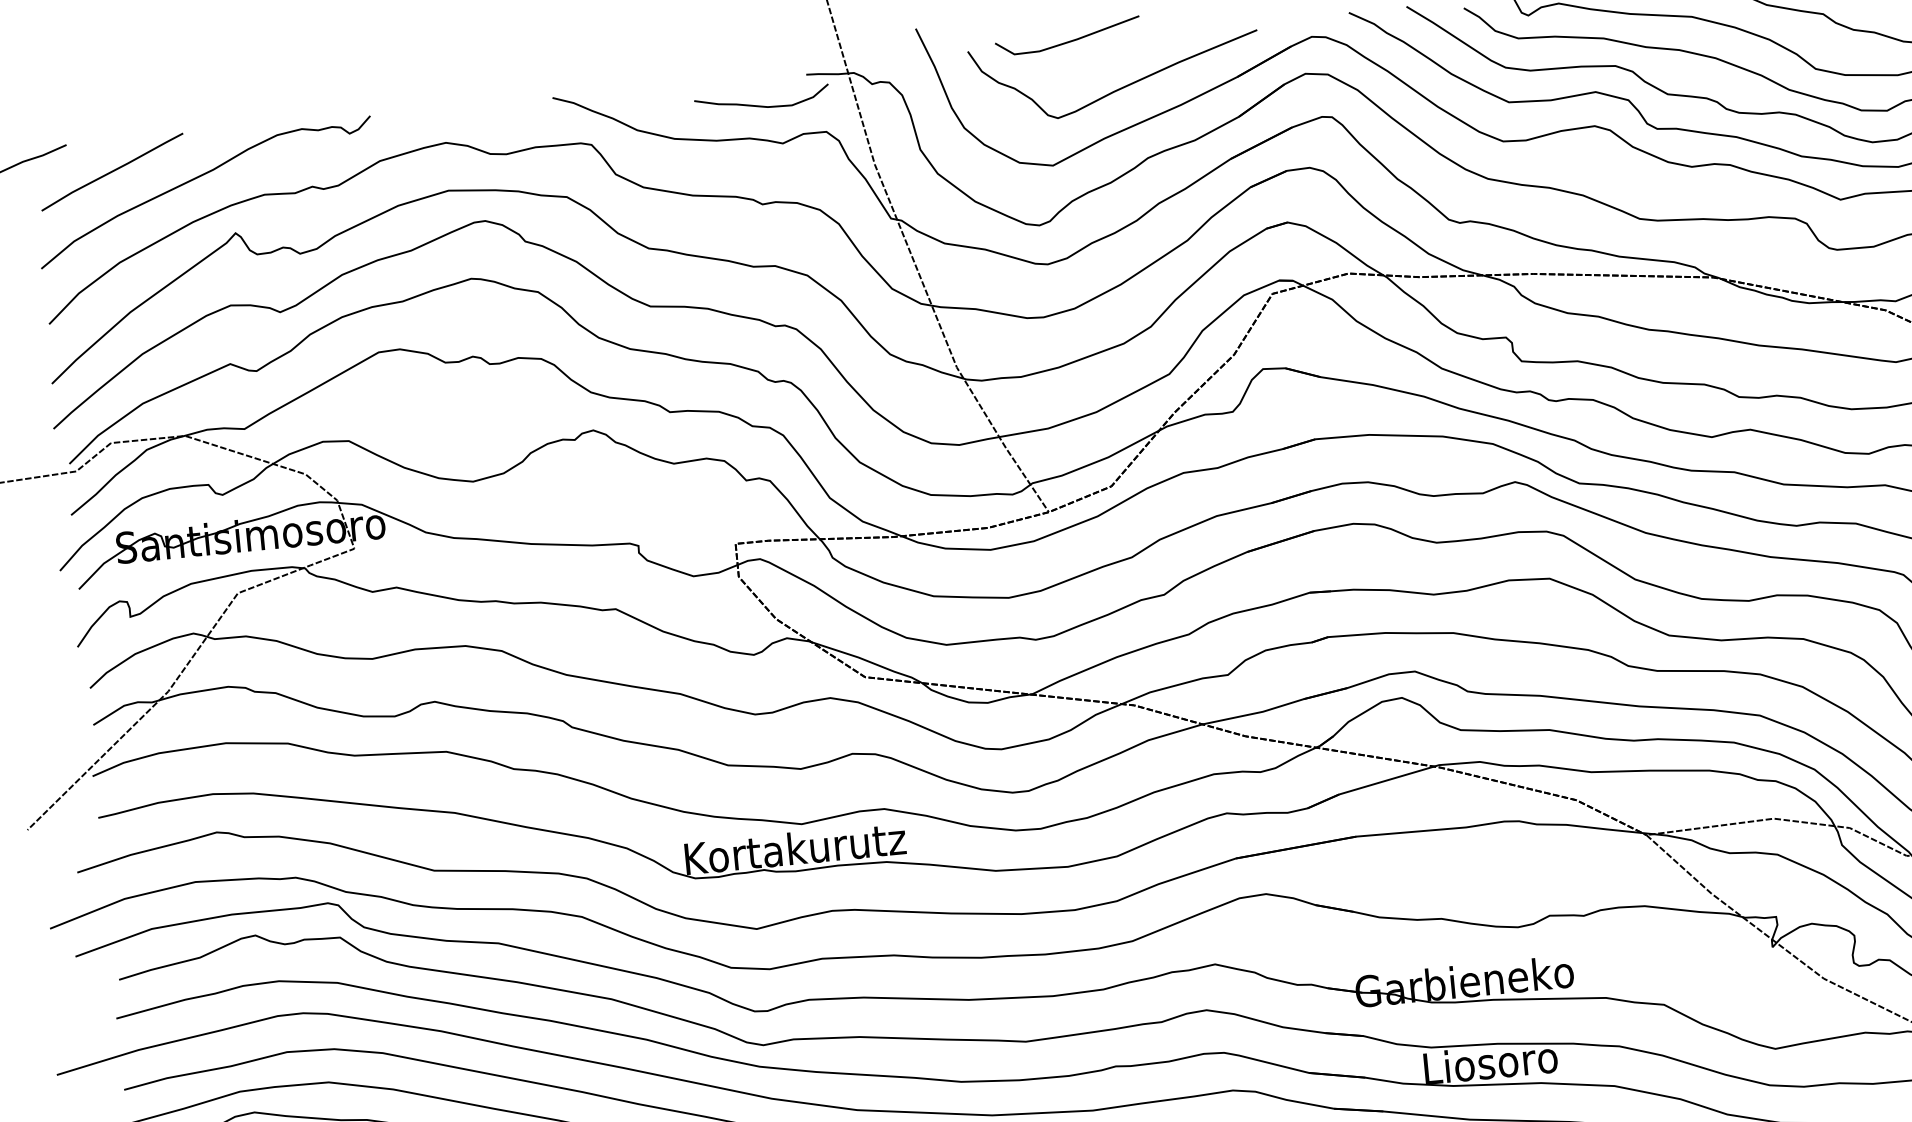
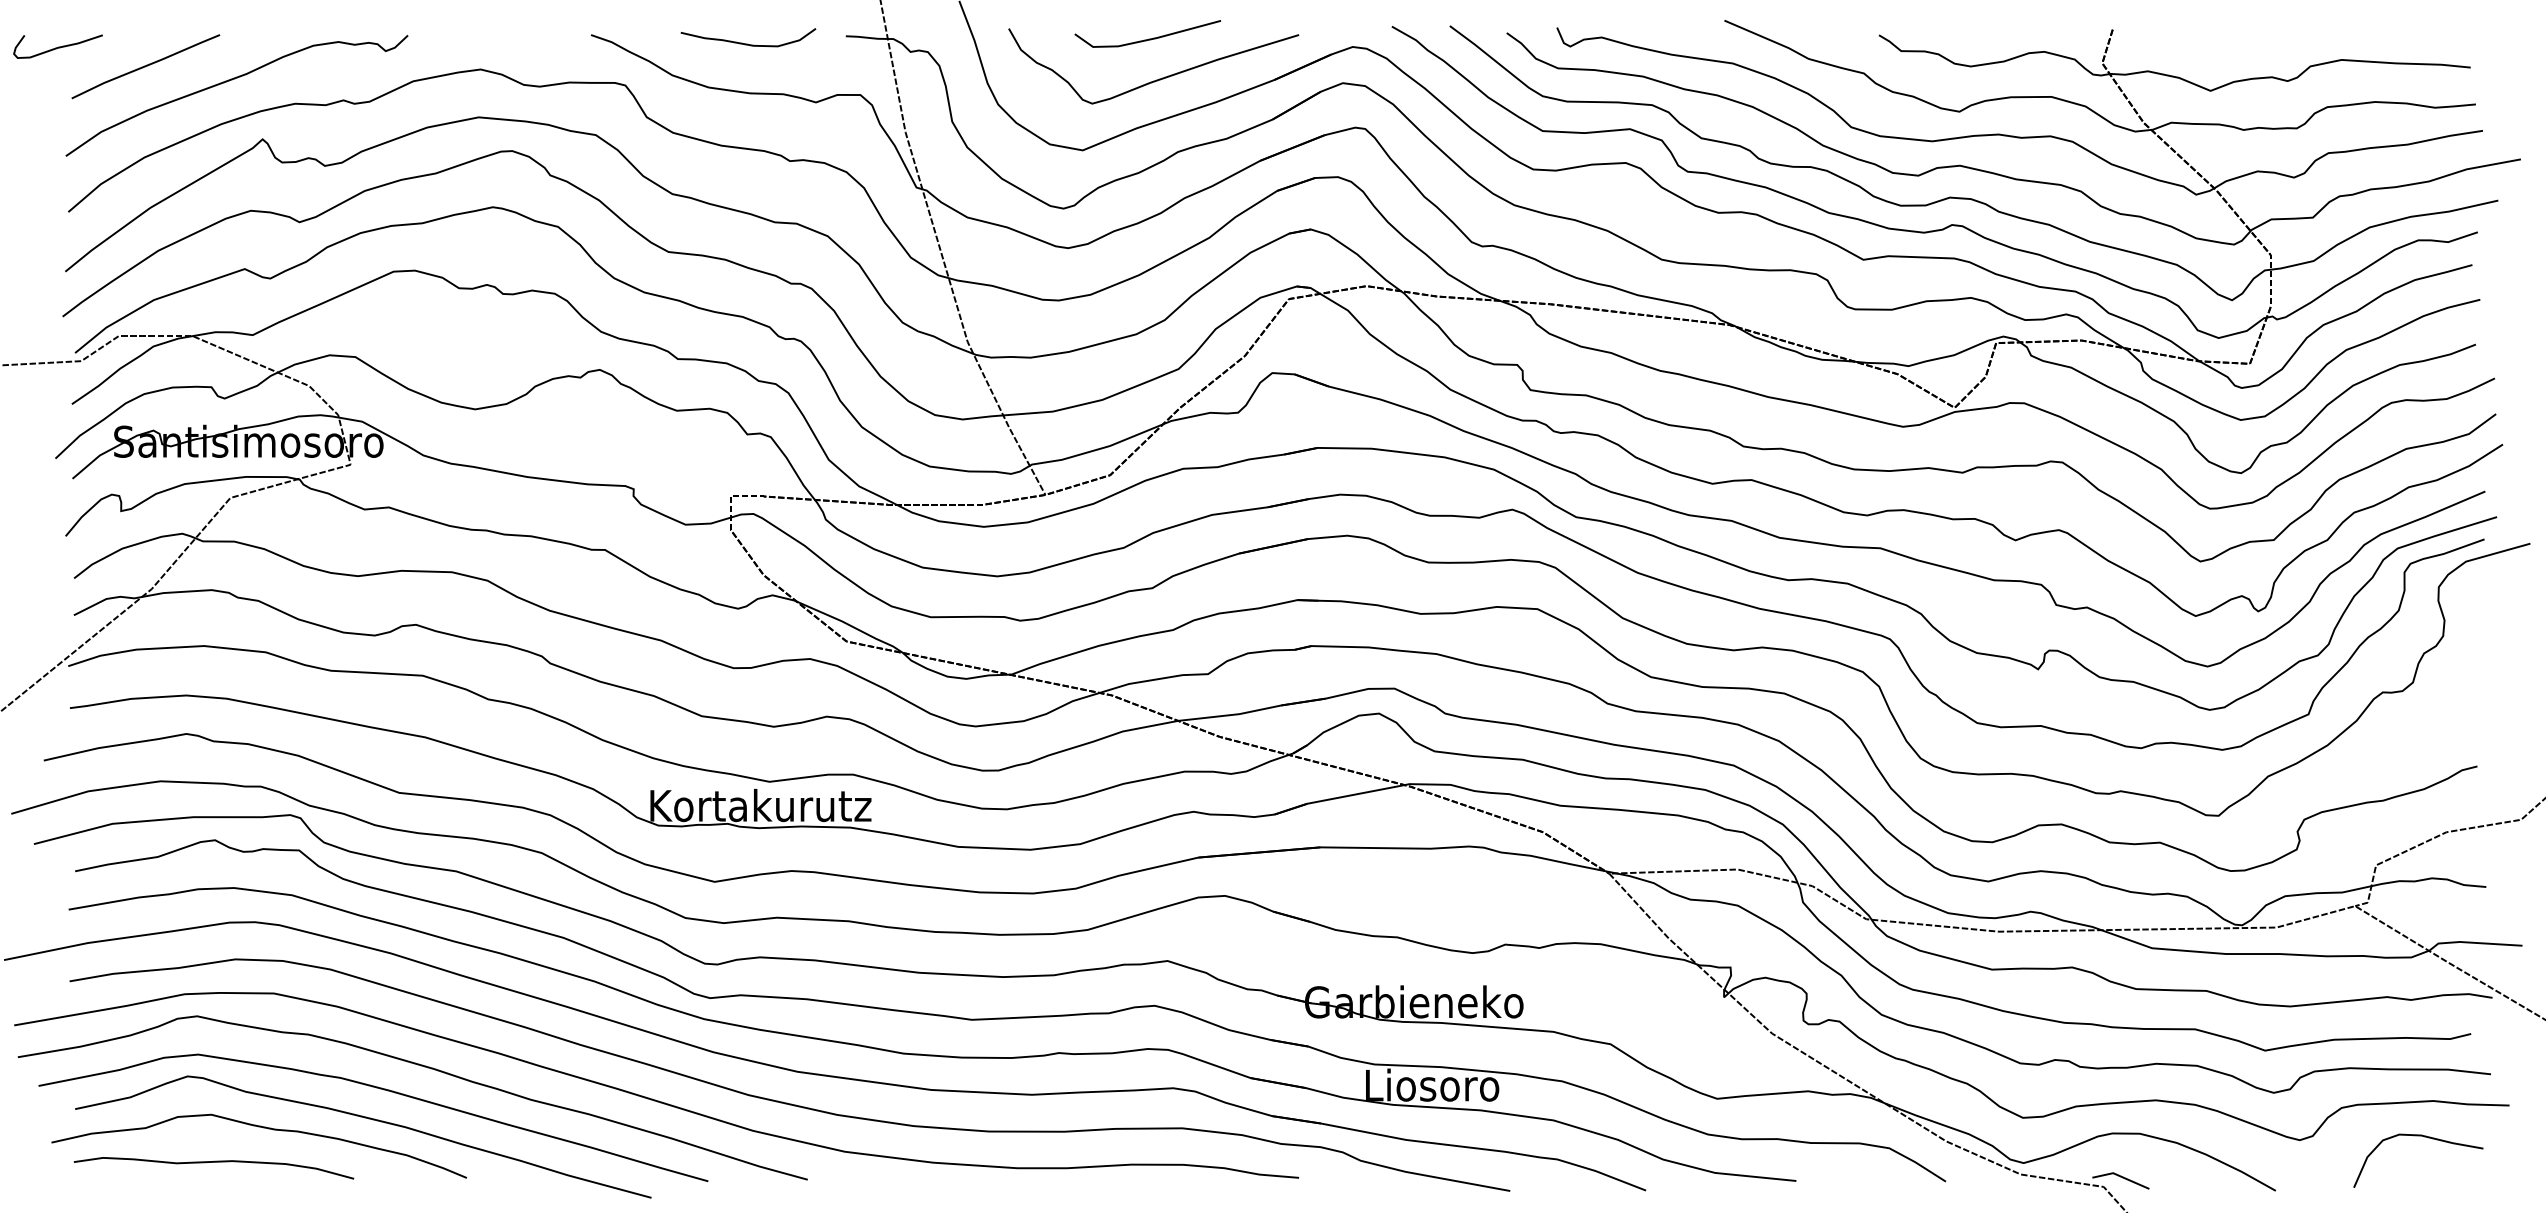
line: (1068, 40) -> (1148, 38), moved
curve: (761, 105) -> (747, 43), moved

